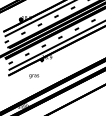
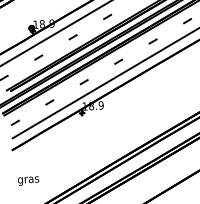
text: (34, 76) -> (29, 181), moved

